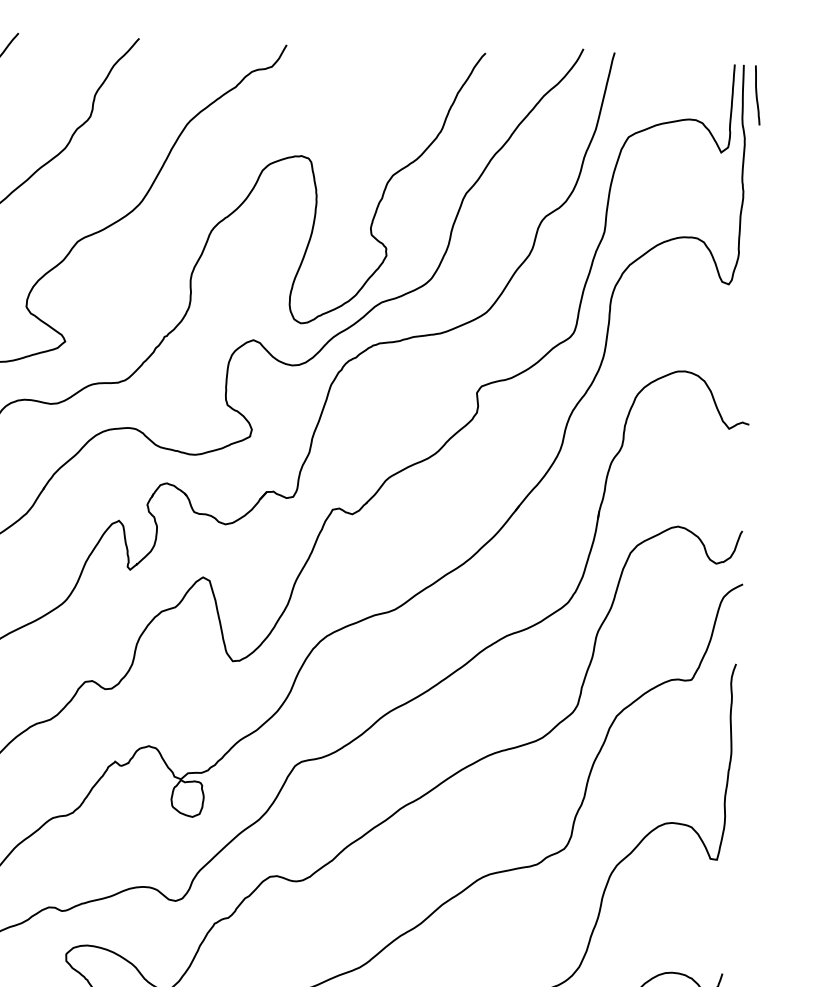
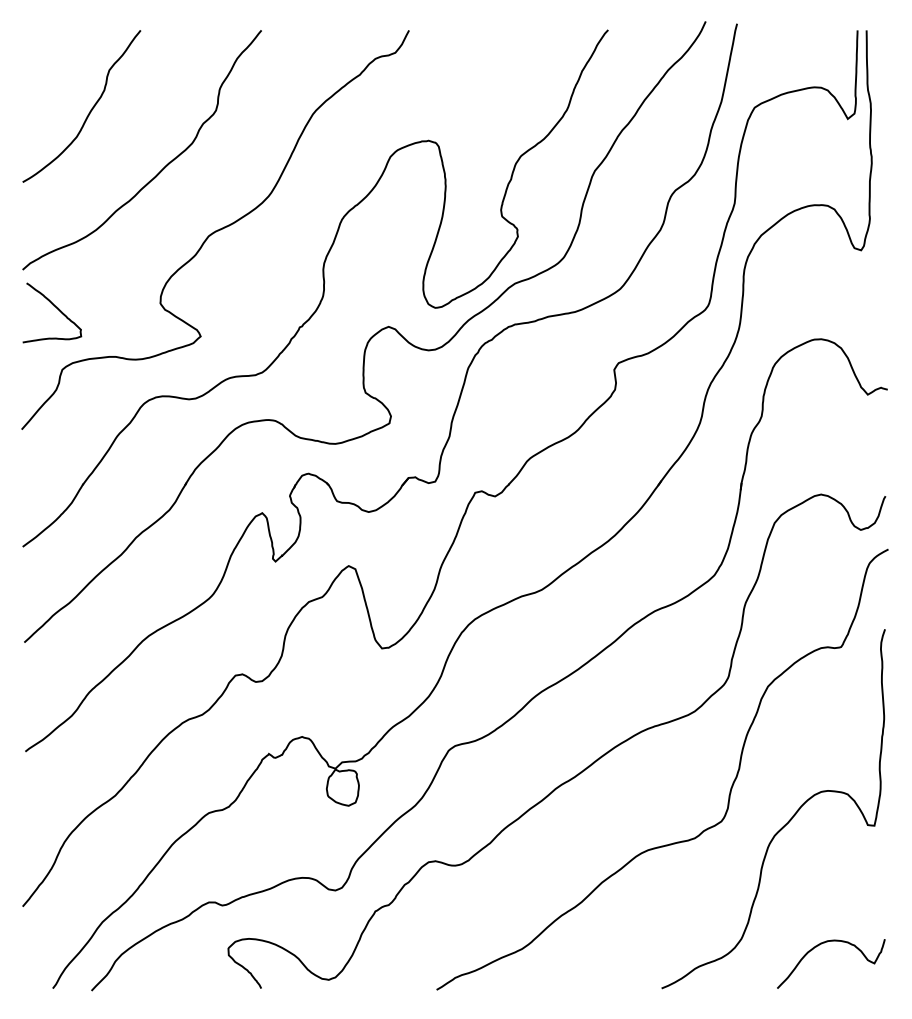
curve: (757, 95) -> (881, 60), removed

